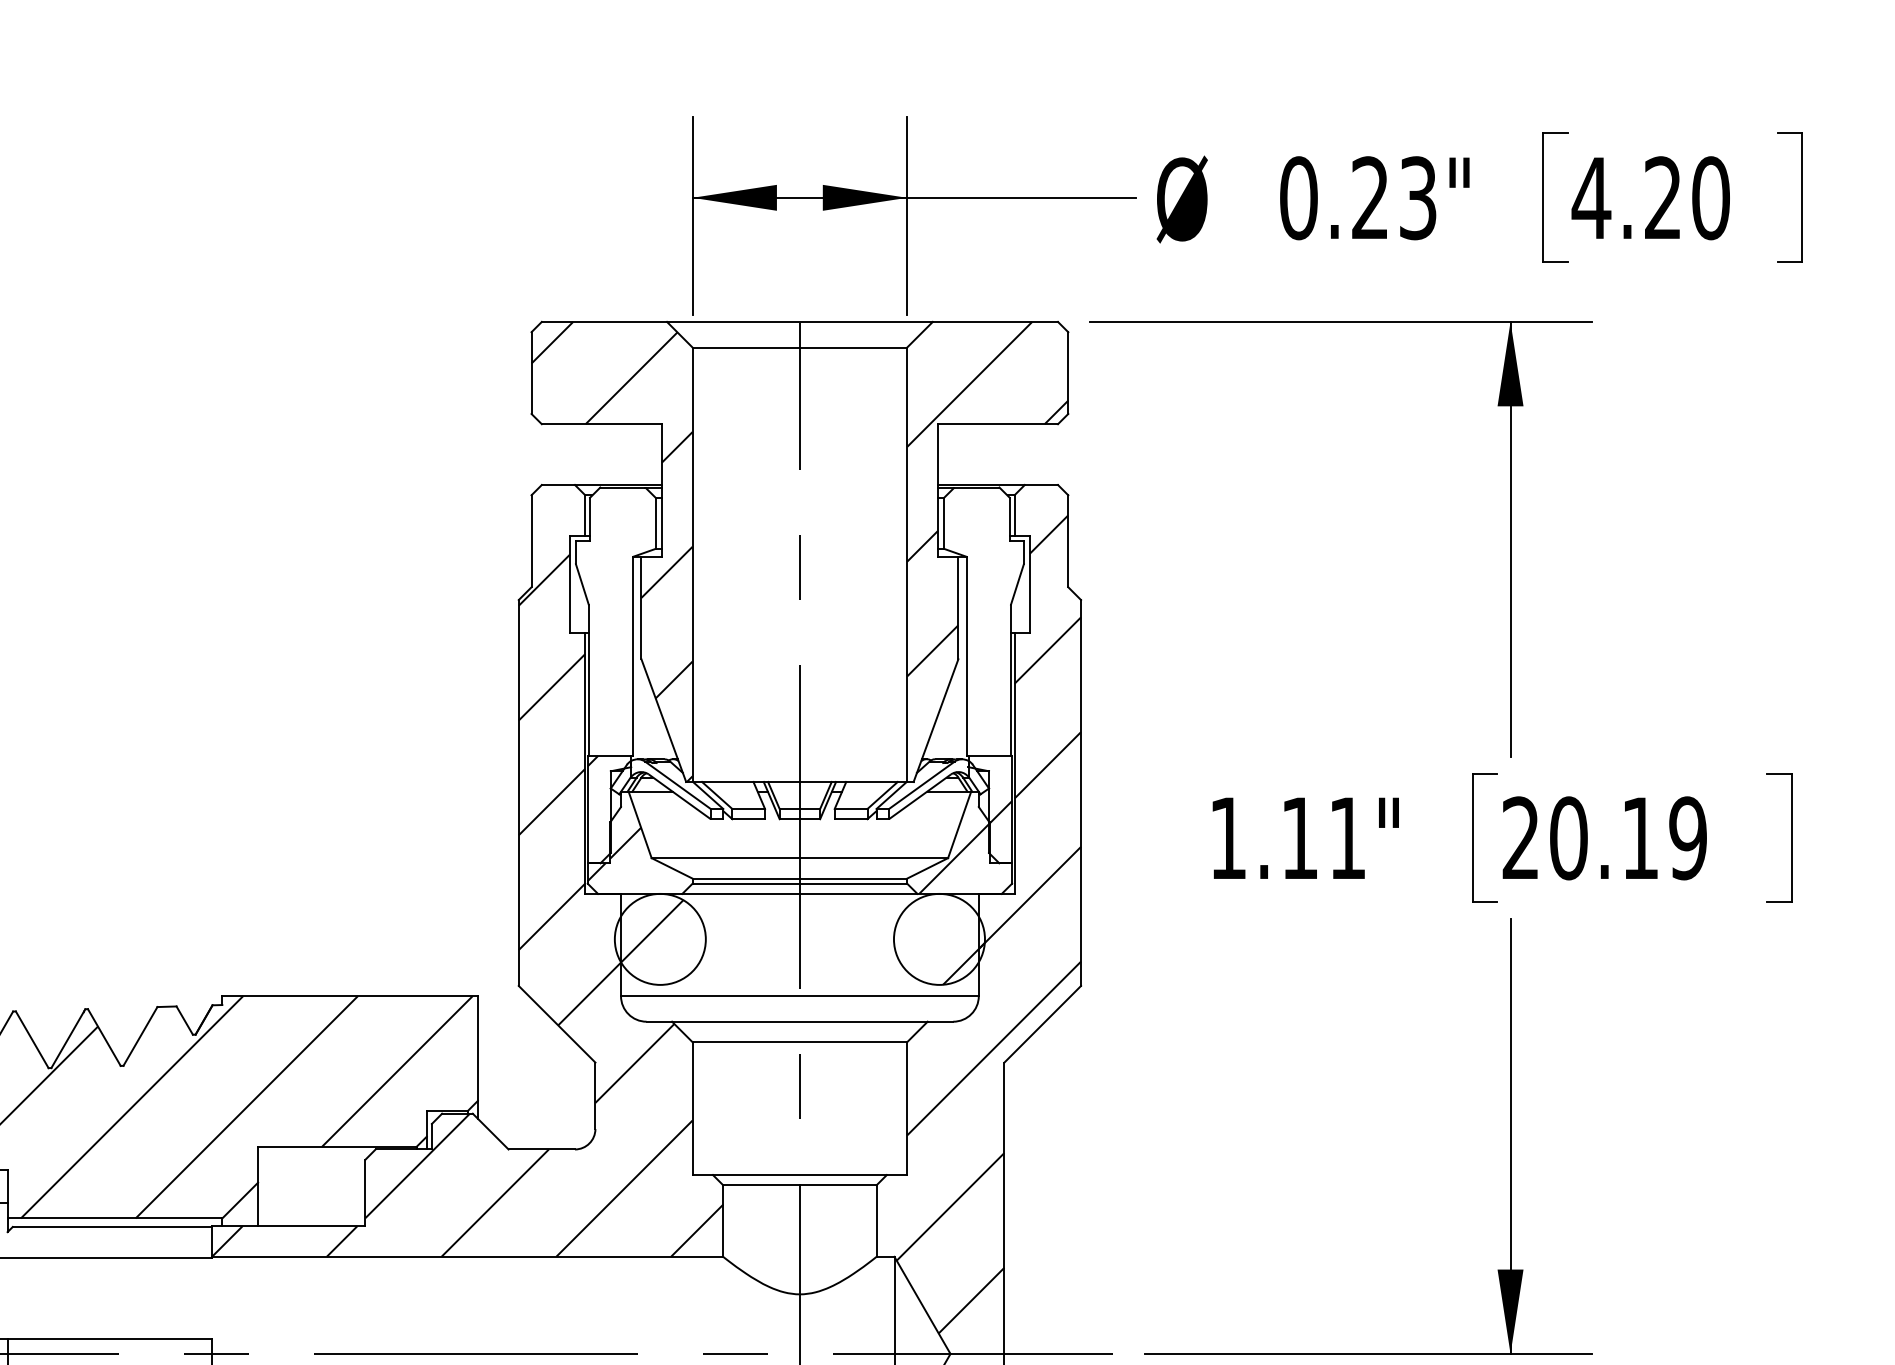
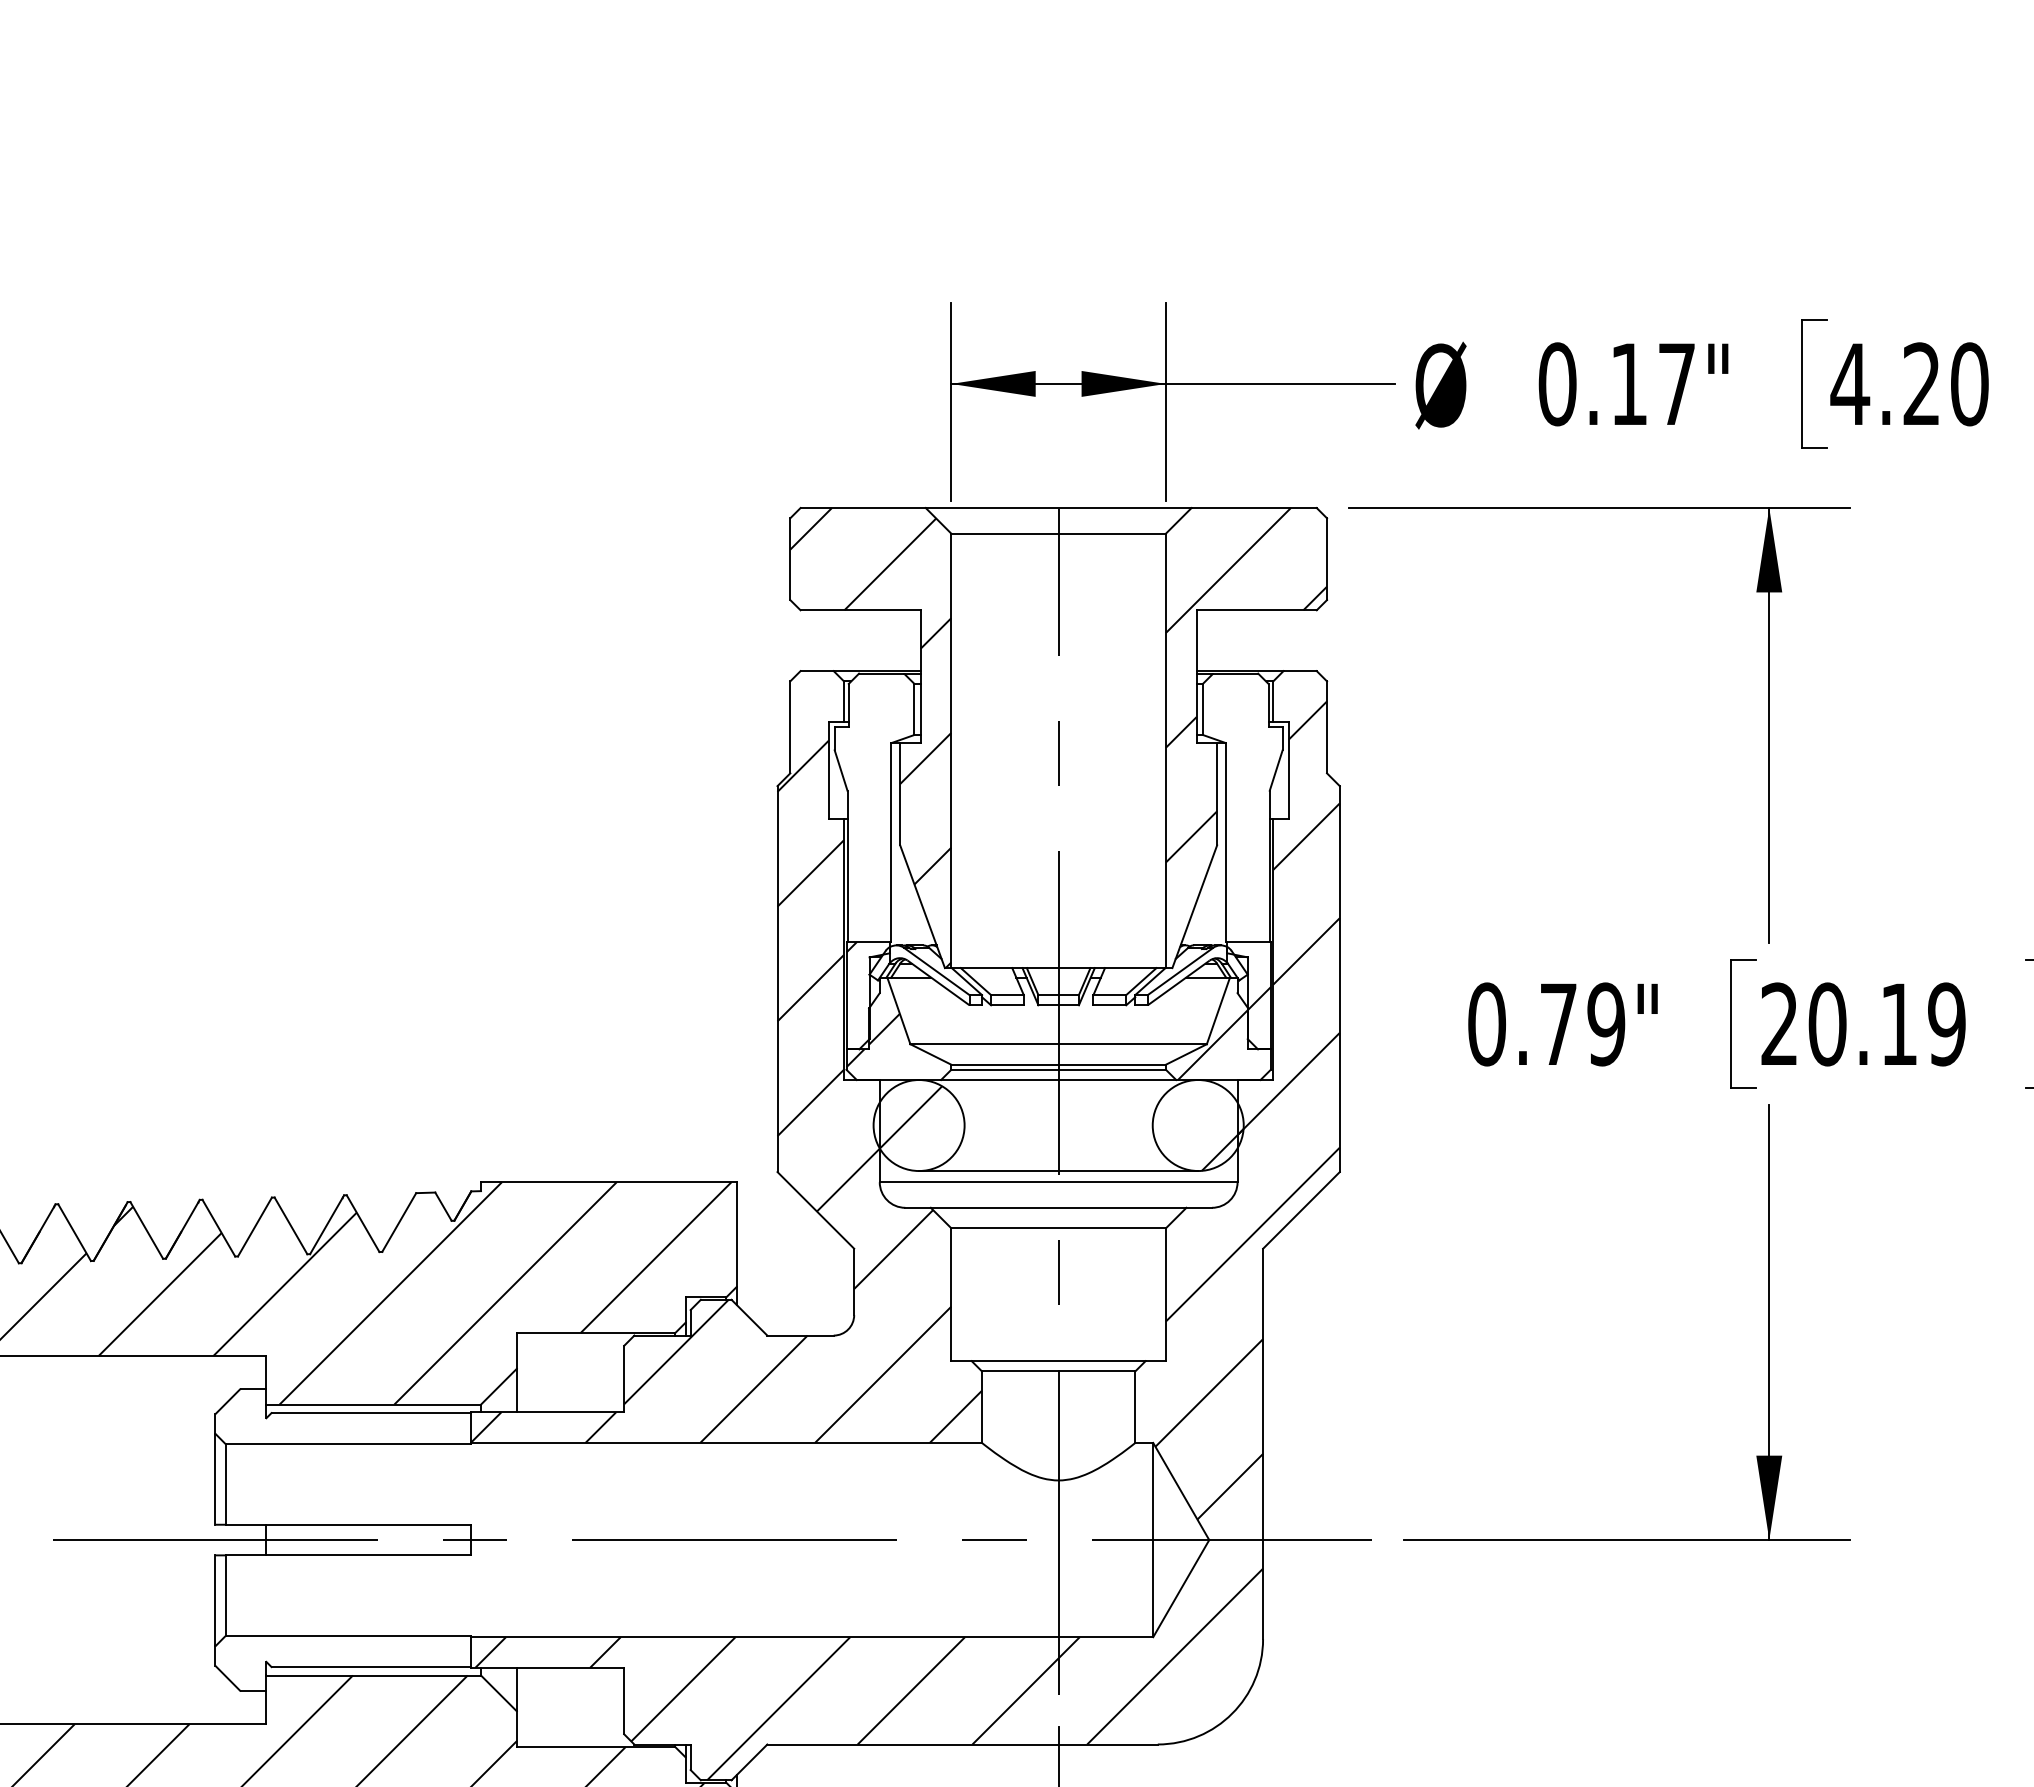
text: (1393, 198) -> (1652, 384), 0.23" -> 0.17"
text: (1287, 838) -> (1546, 1024), 1.11" -> 0.79"
line: (799, 985) -> (1058, 1171), added

